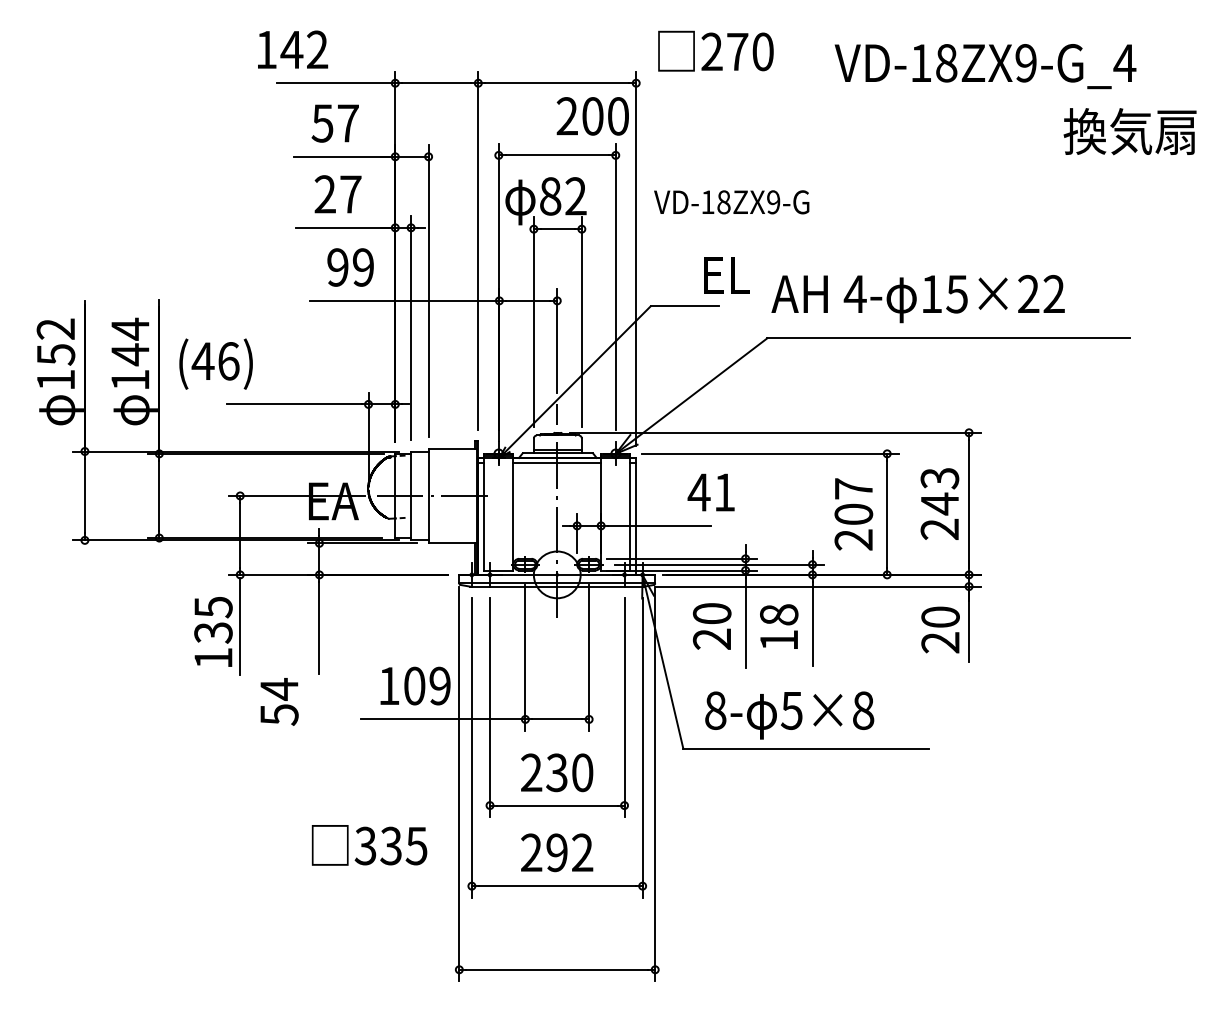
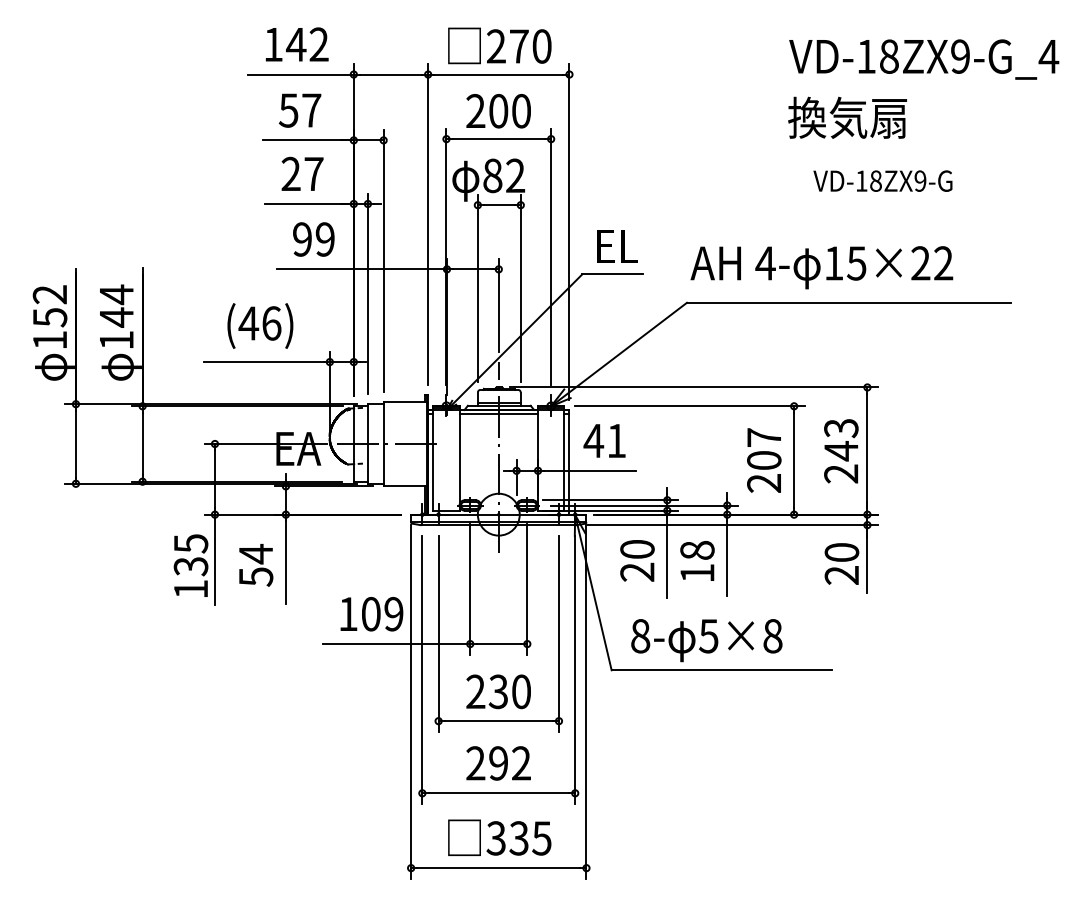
text: (292, 49) -> (296, 44), moved
text: (715, 50) -> (499, 45), moved
text: (985, 66) -> (924, 59), moved
text: (592, 116) -> (498, 111), moved
text: (1130, 131) -> (847, 117), moved
text: (731, 201) -> (882, 180), moved
text: (726, 275) -> (617, 246), moved
text: (216, 363) -> (260, 325), moved
text: (711, 492) -> (604, 440), moved
text: (279, 702) -> (256, 565), moved
text: (369, 845) -> (499, 837), moved

